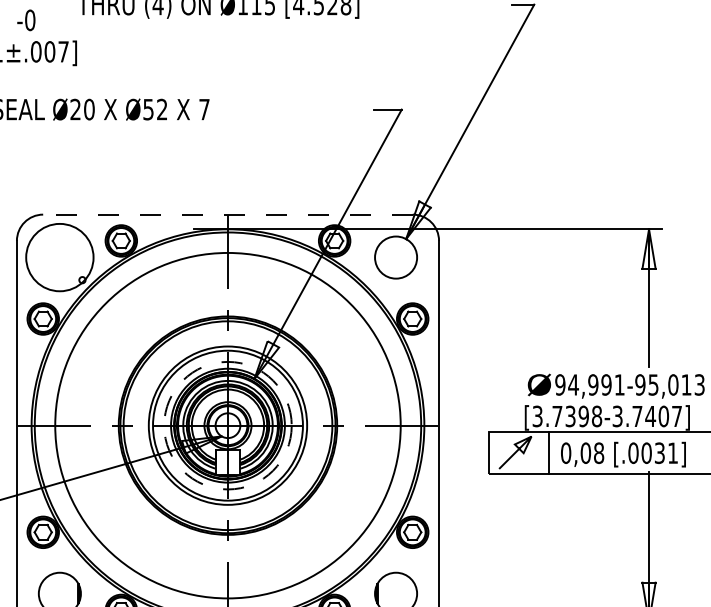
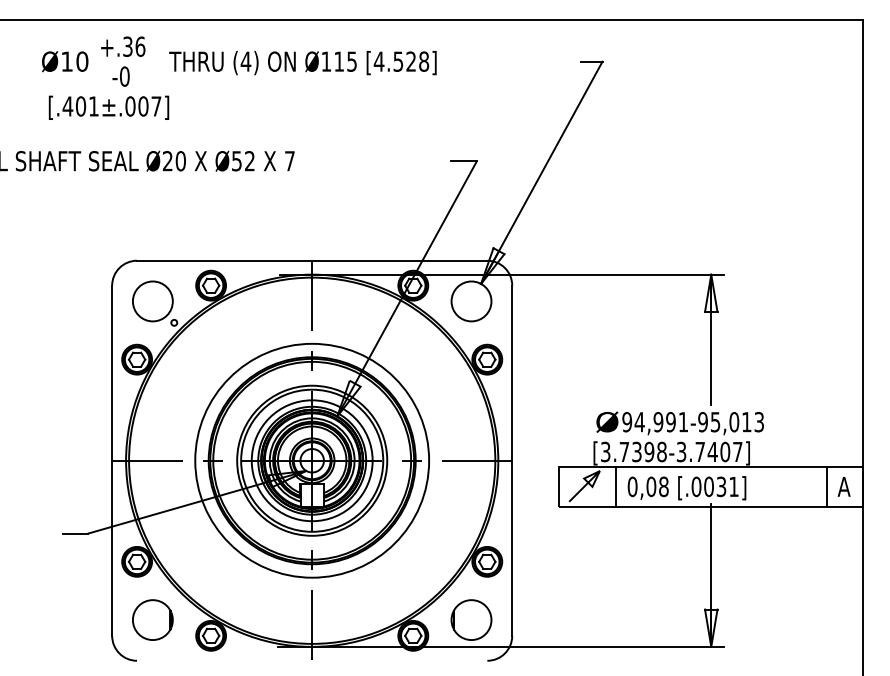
line: (227, 214) -> (311, 260), dashed -> solid
circle: (59, 257) -> (152, 301), size x0.62
circle: (227, 425) -> (311, 460), dashed -> solid
circle: (228, 425) -> (312, 460), size x0.71

